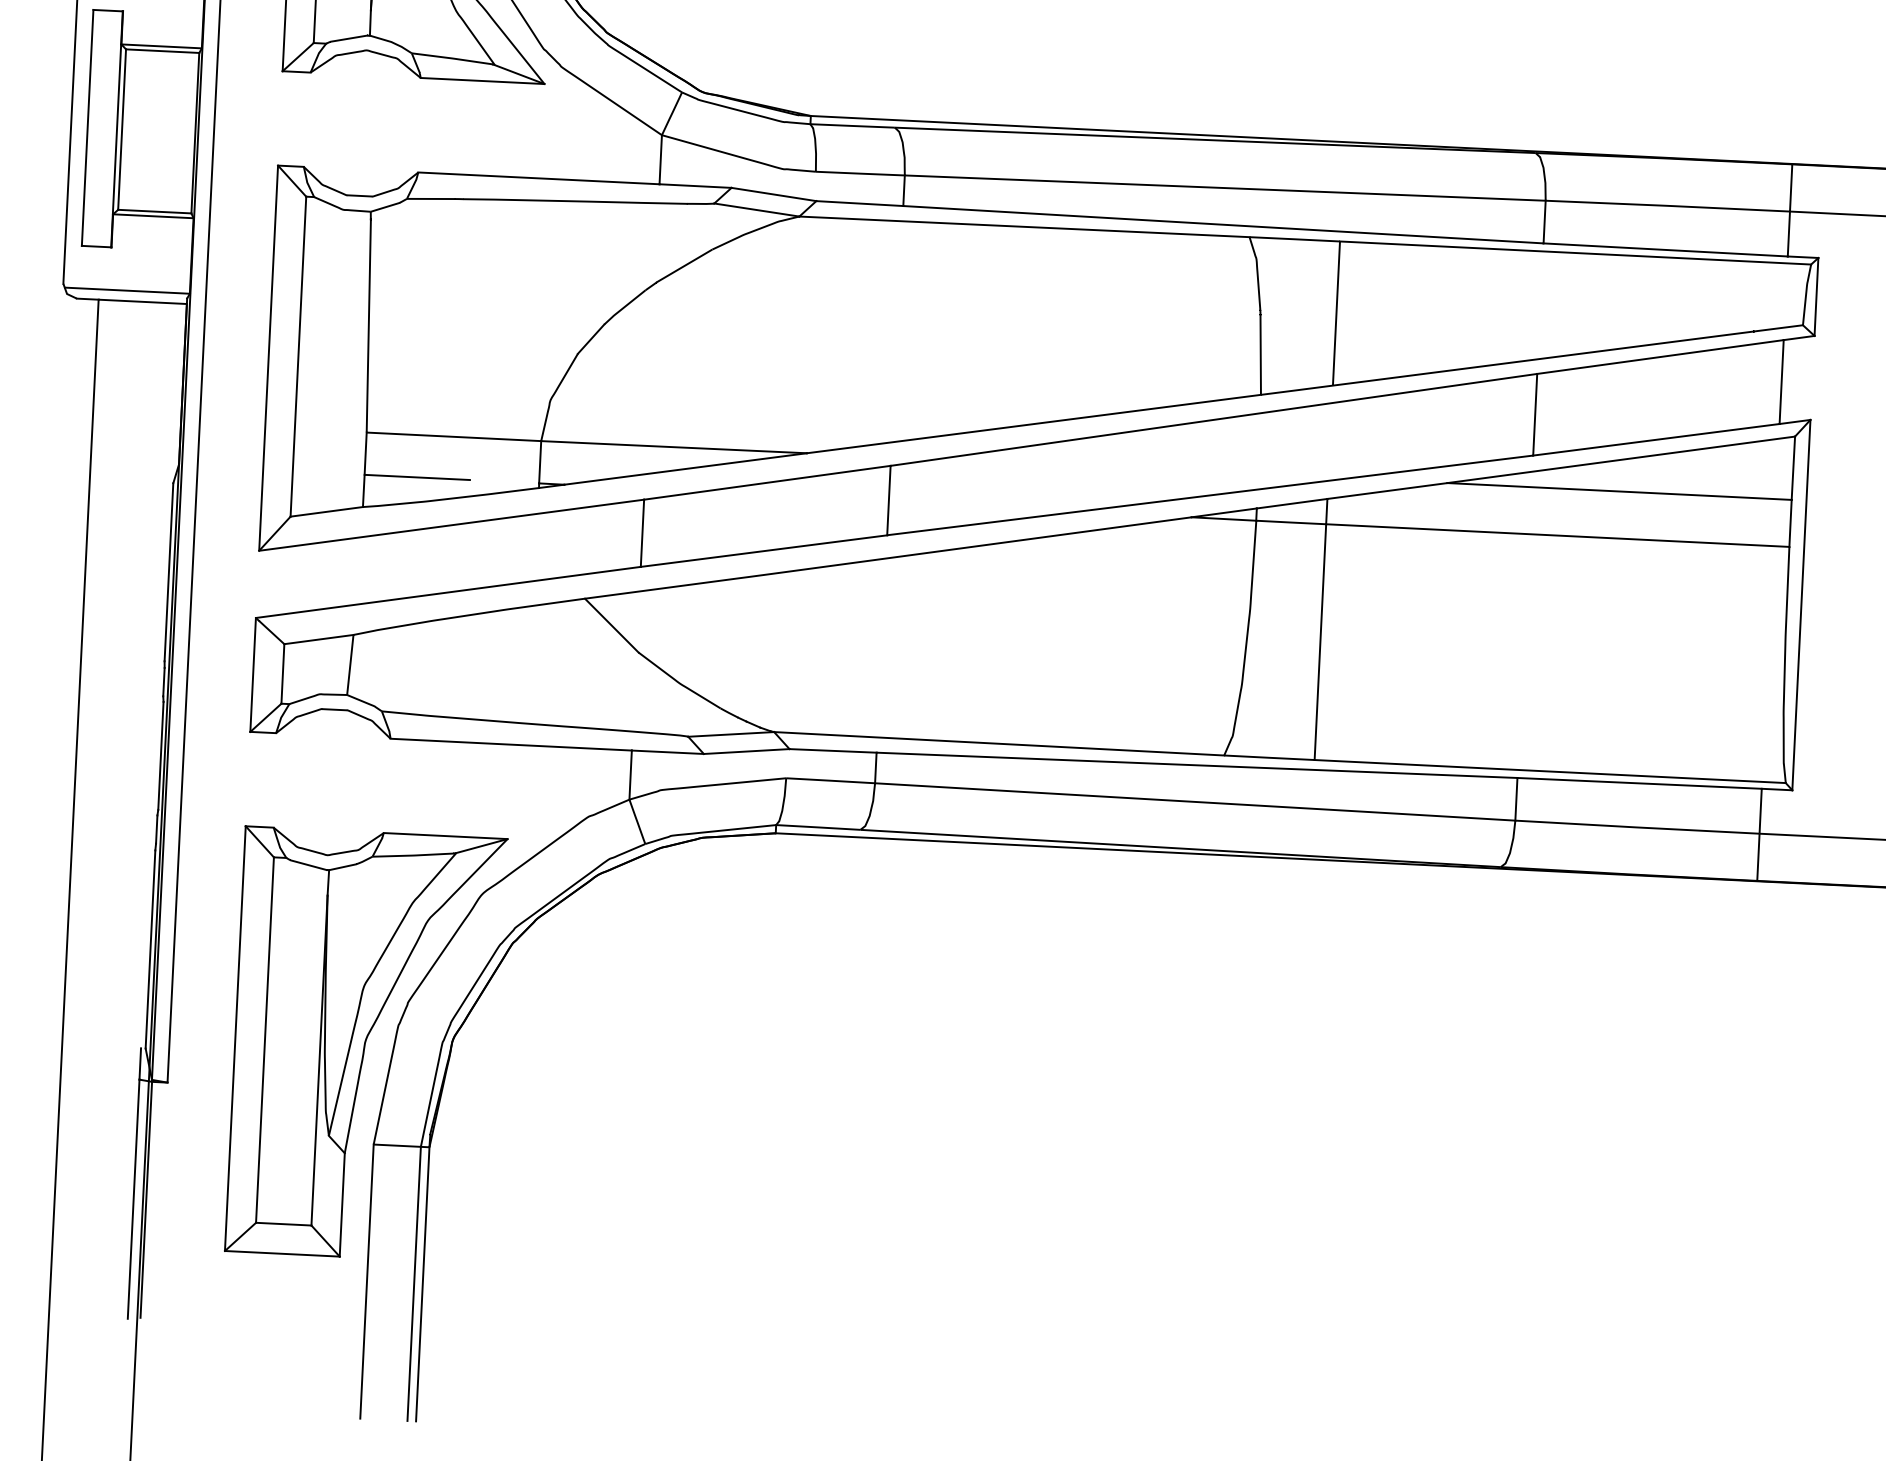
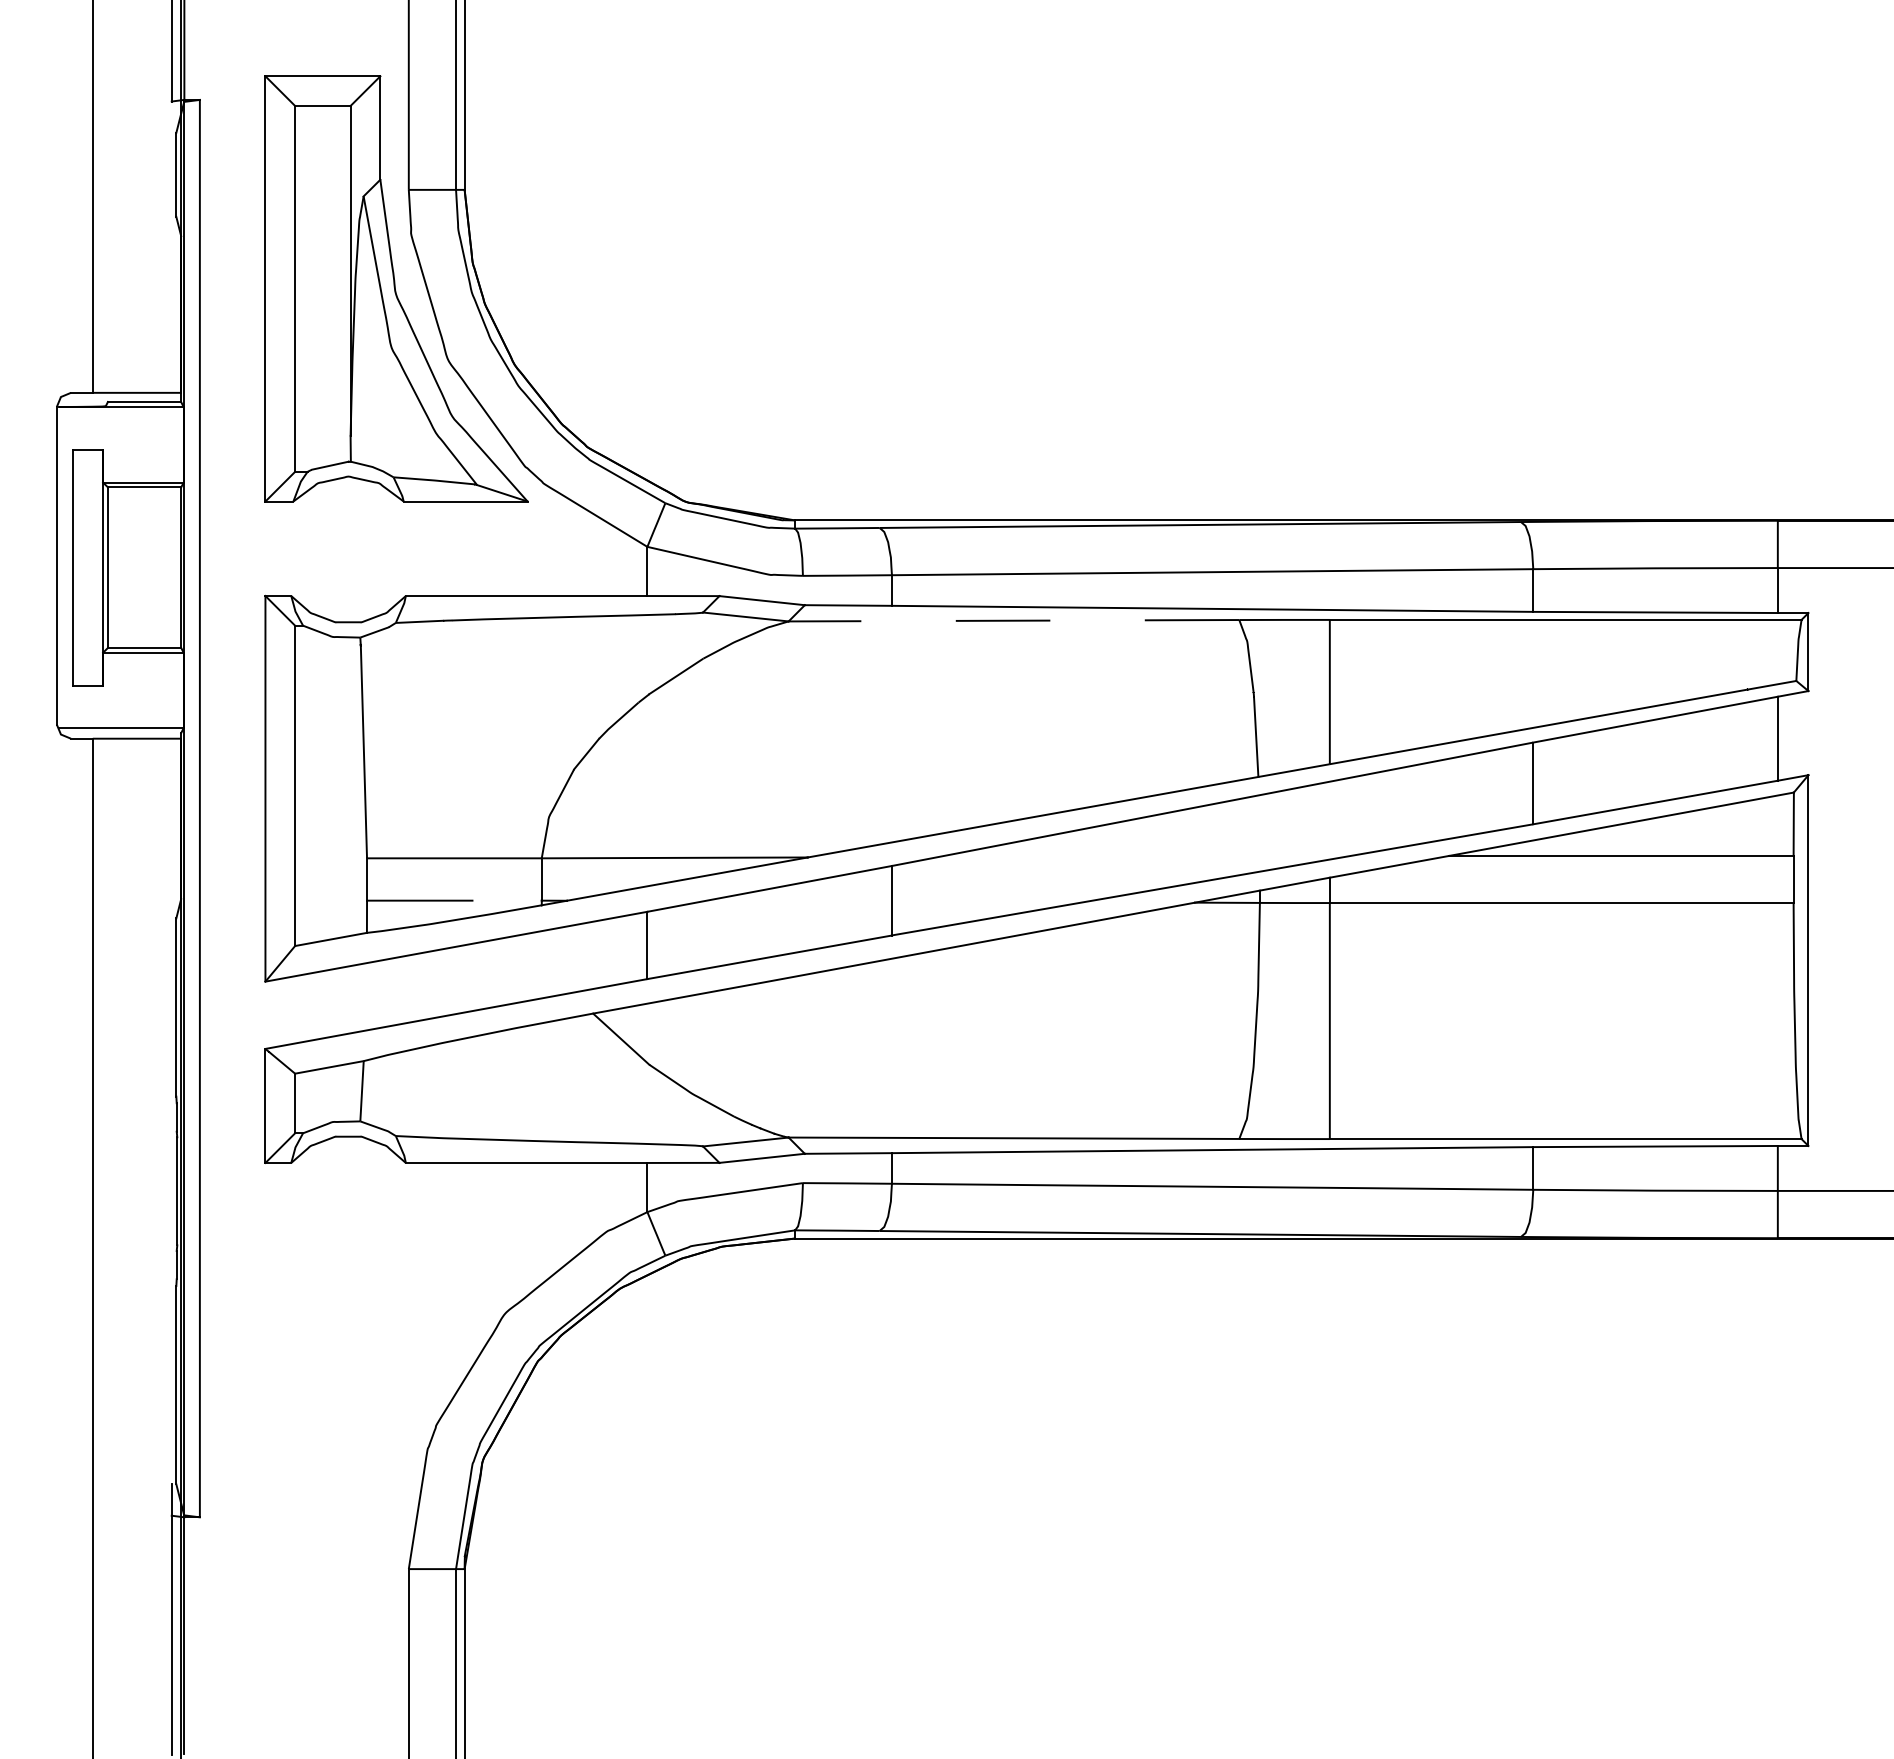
line: (1024, 226) -> (1013, 620), solid -> dashed
part: (366, 1044) -> (396, 1469), removed

